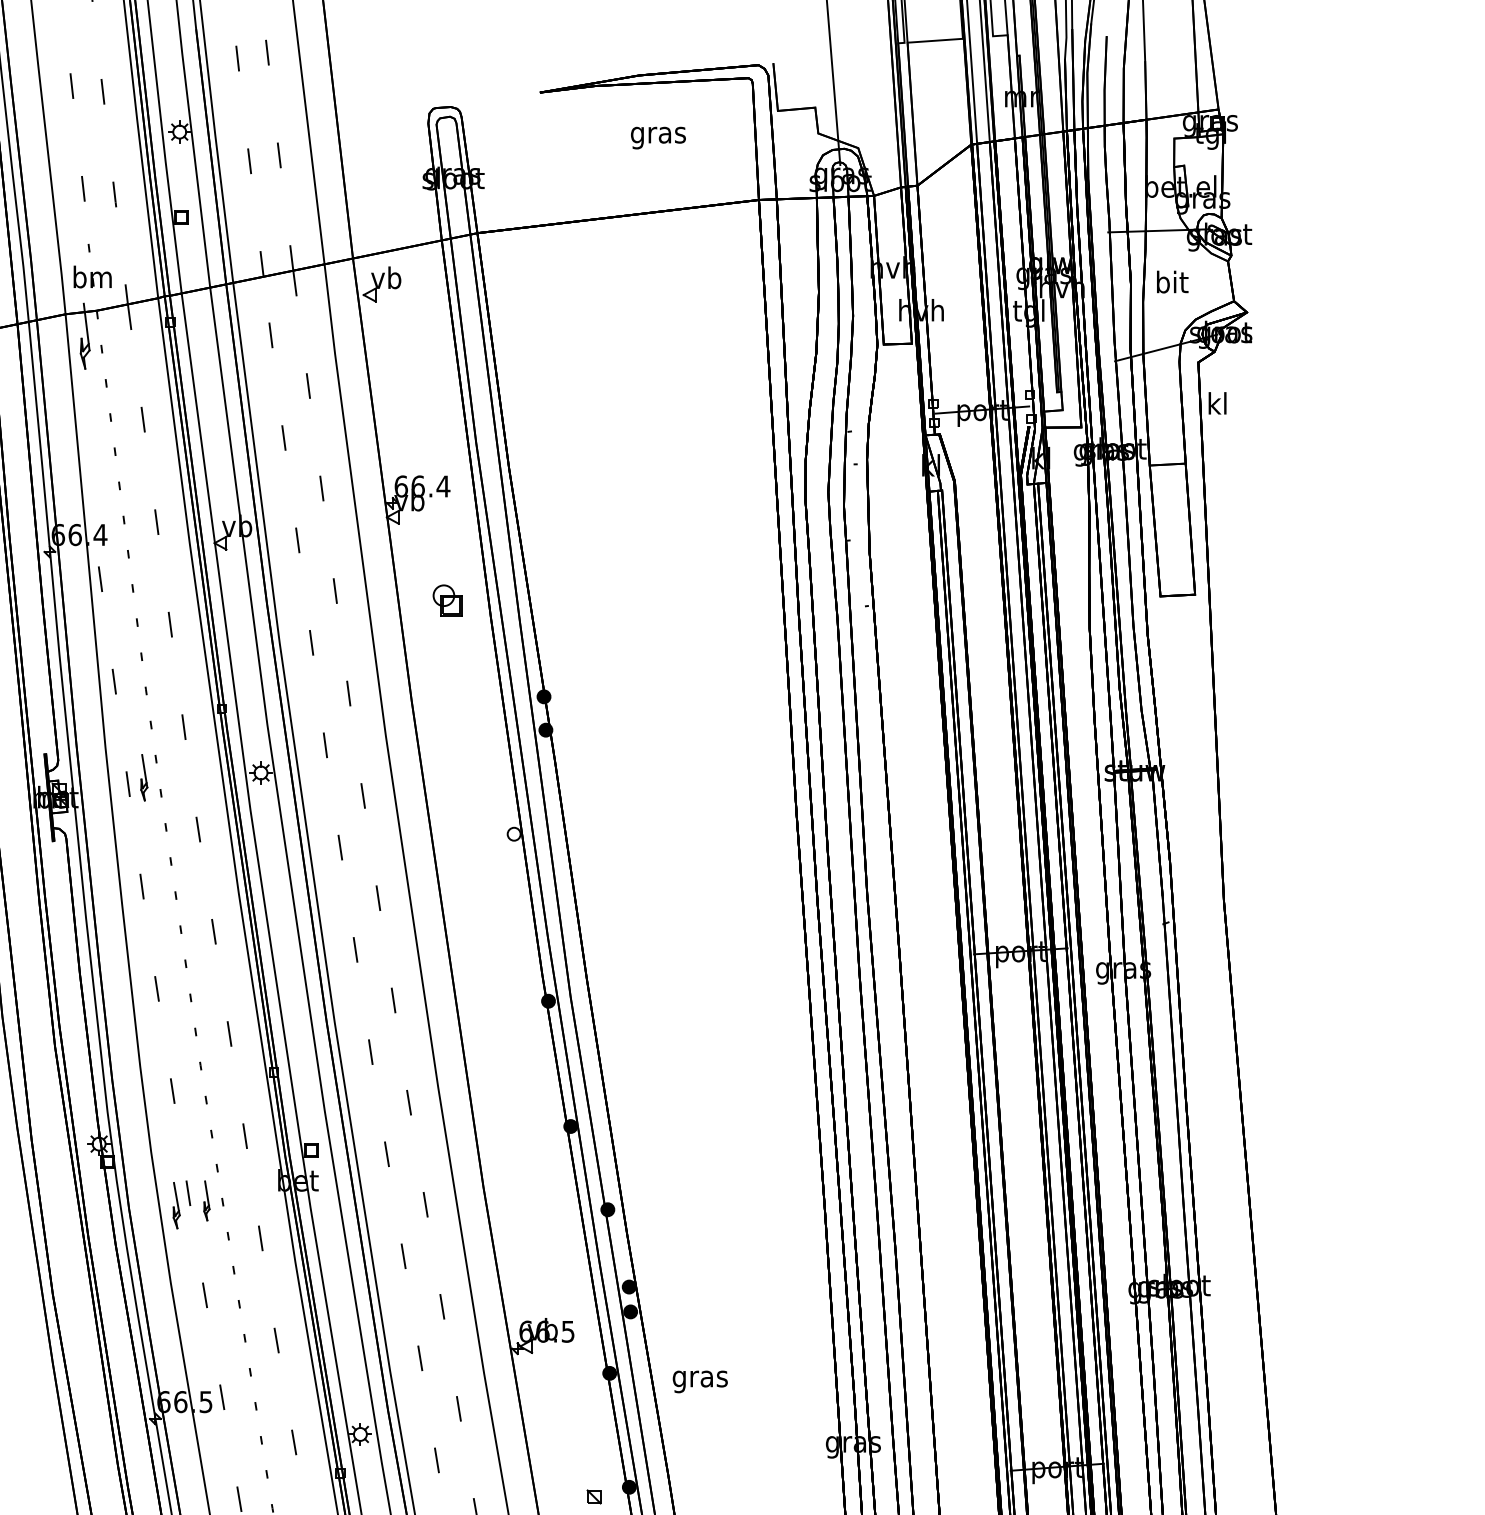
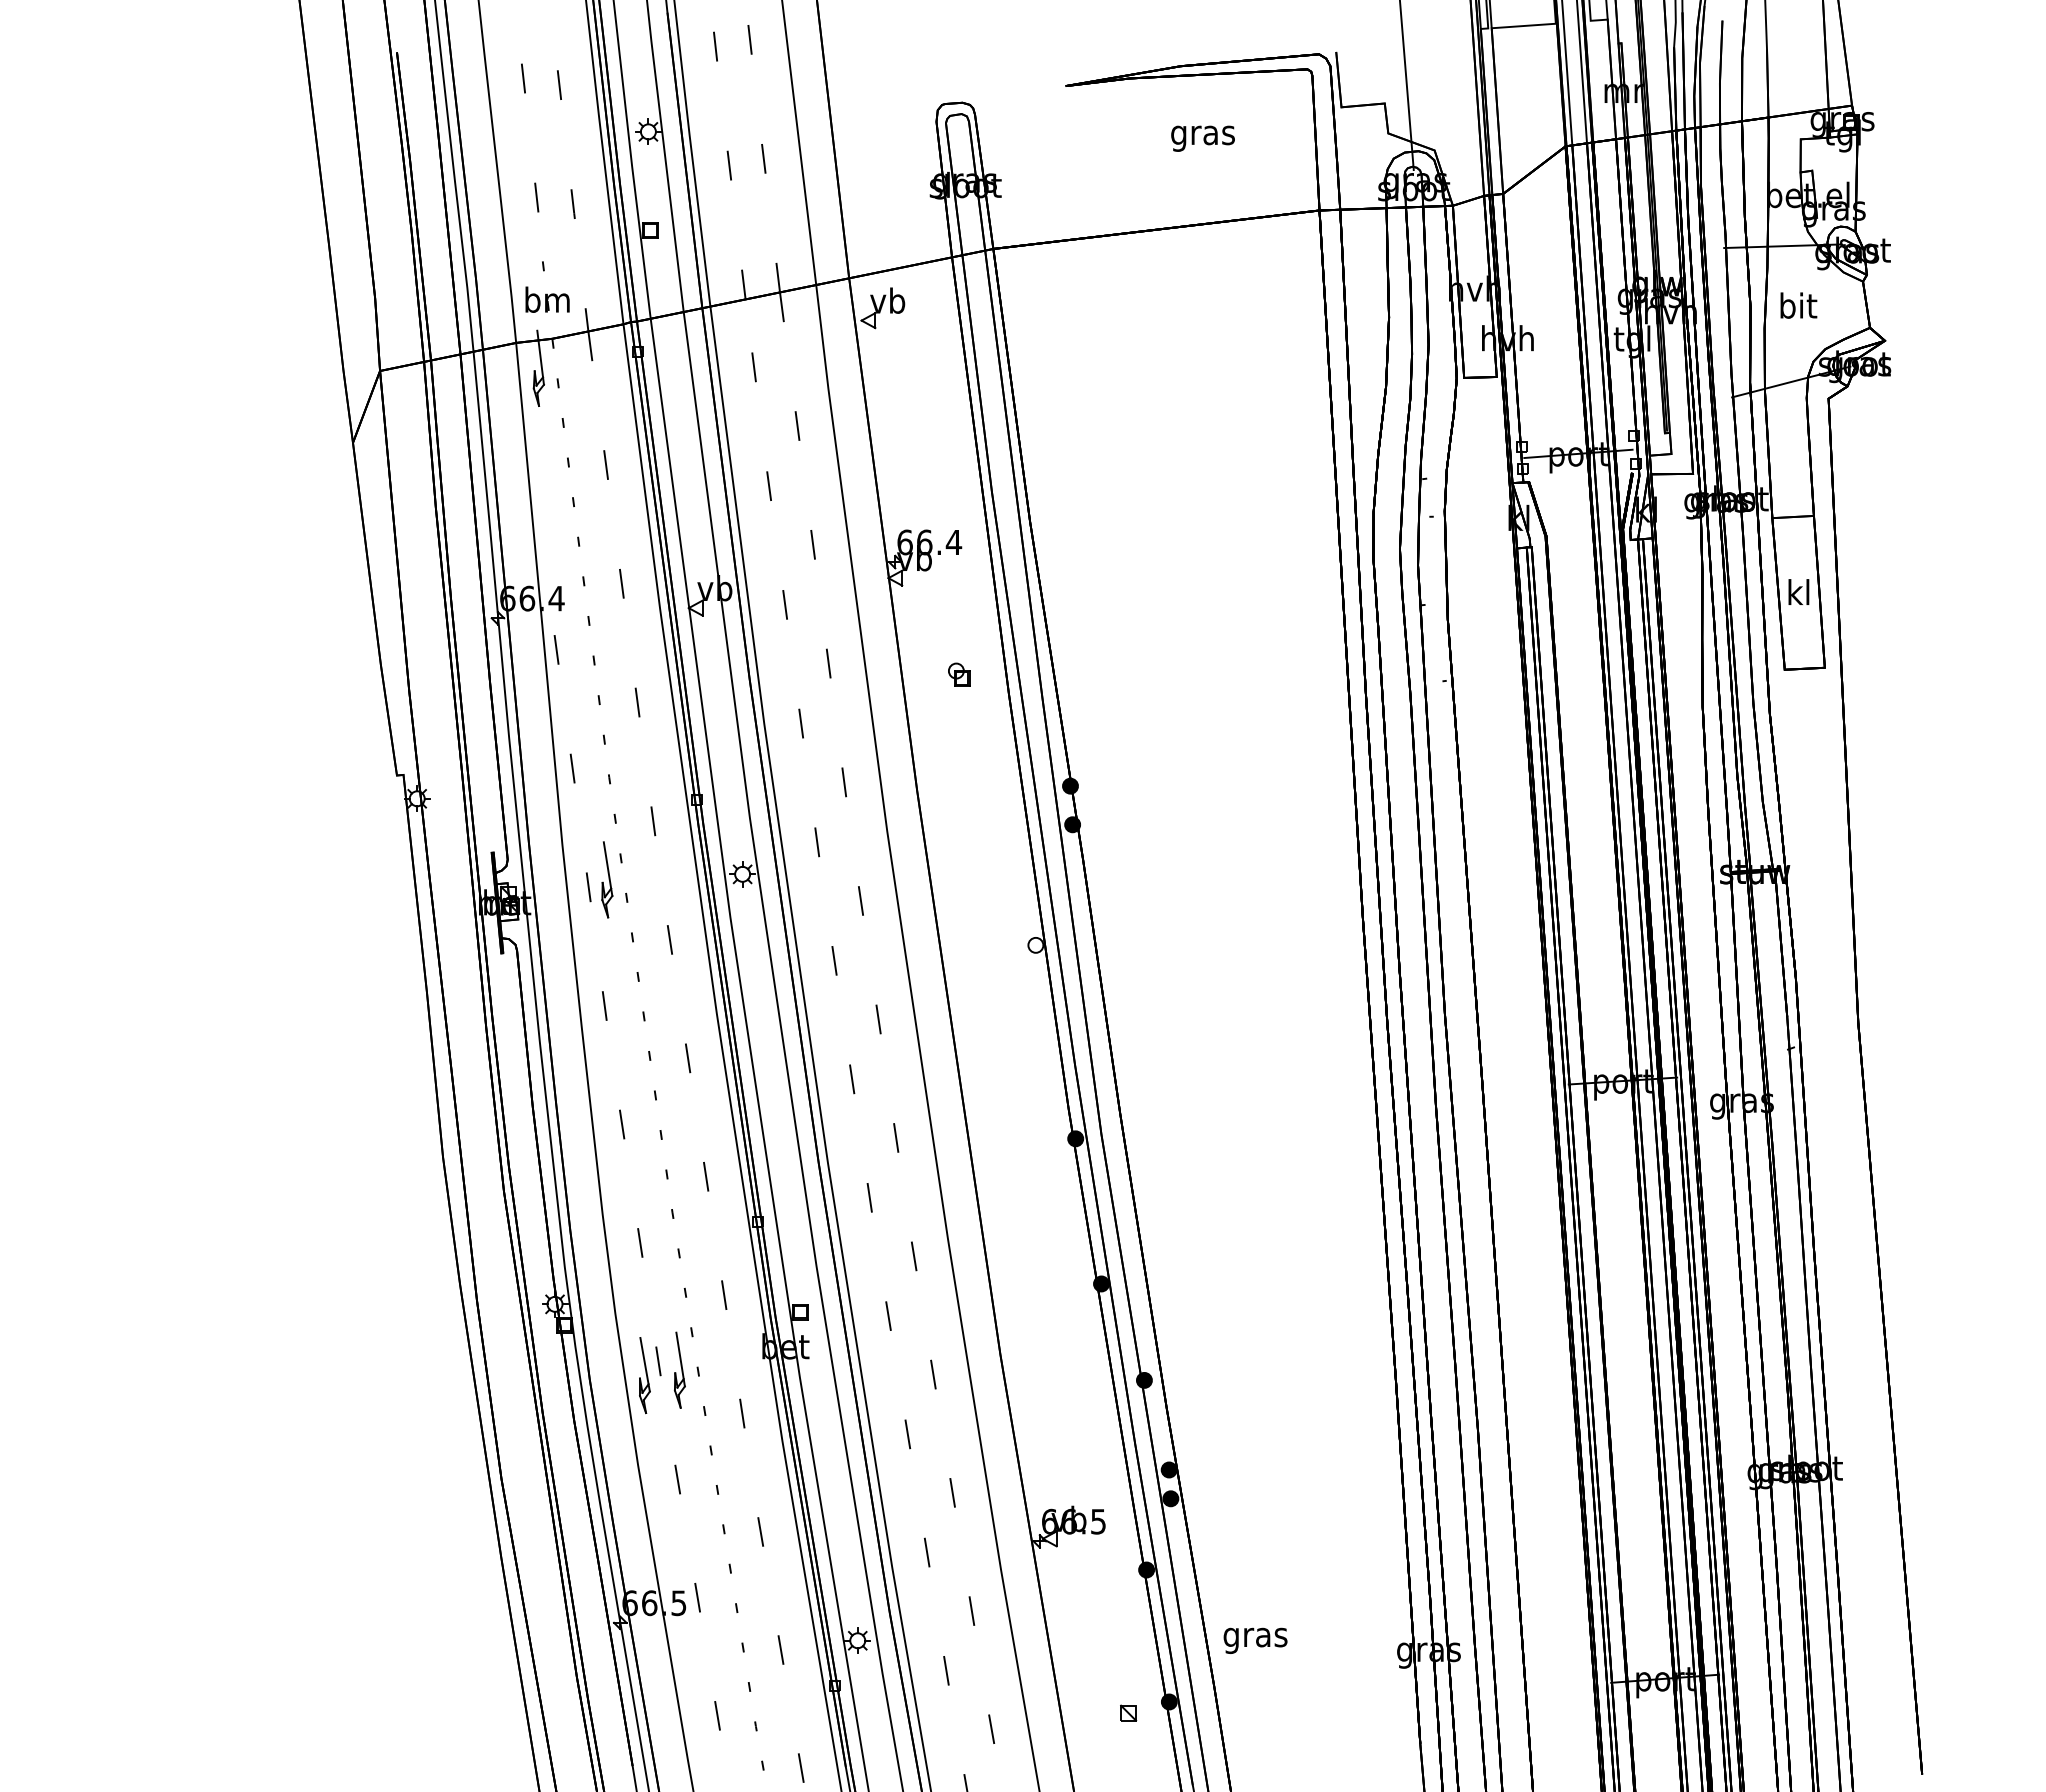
text: (1217, 402) -> (1798, 591), moved
part: (448, 600) -> (959, 674), size x0.62
part: (144, 777) -> (607, 879), size x1.43
part: (206, 1200) -> (679, 1369), size x1.67
part: (176, 1205) -> (644, 1375), size x1.43
text: (700, 1381) -> (1255, 1640), moved

